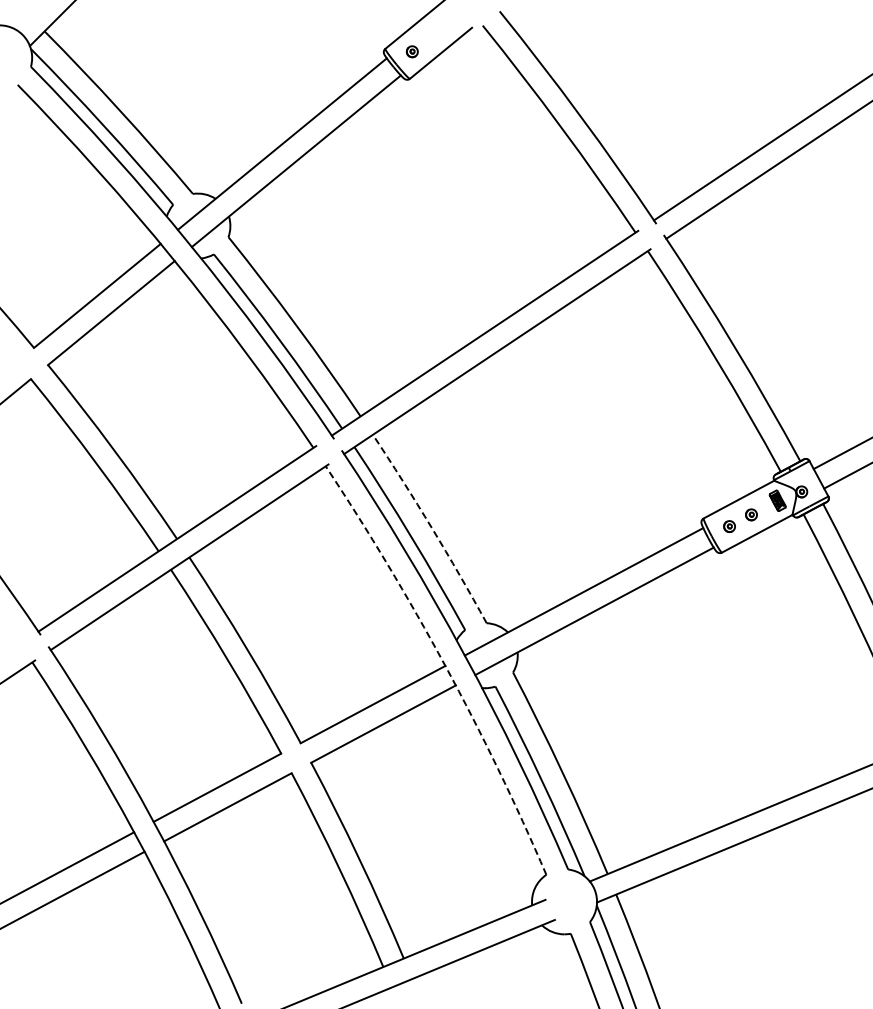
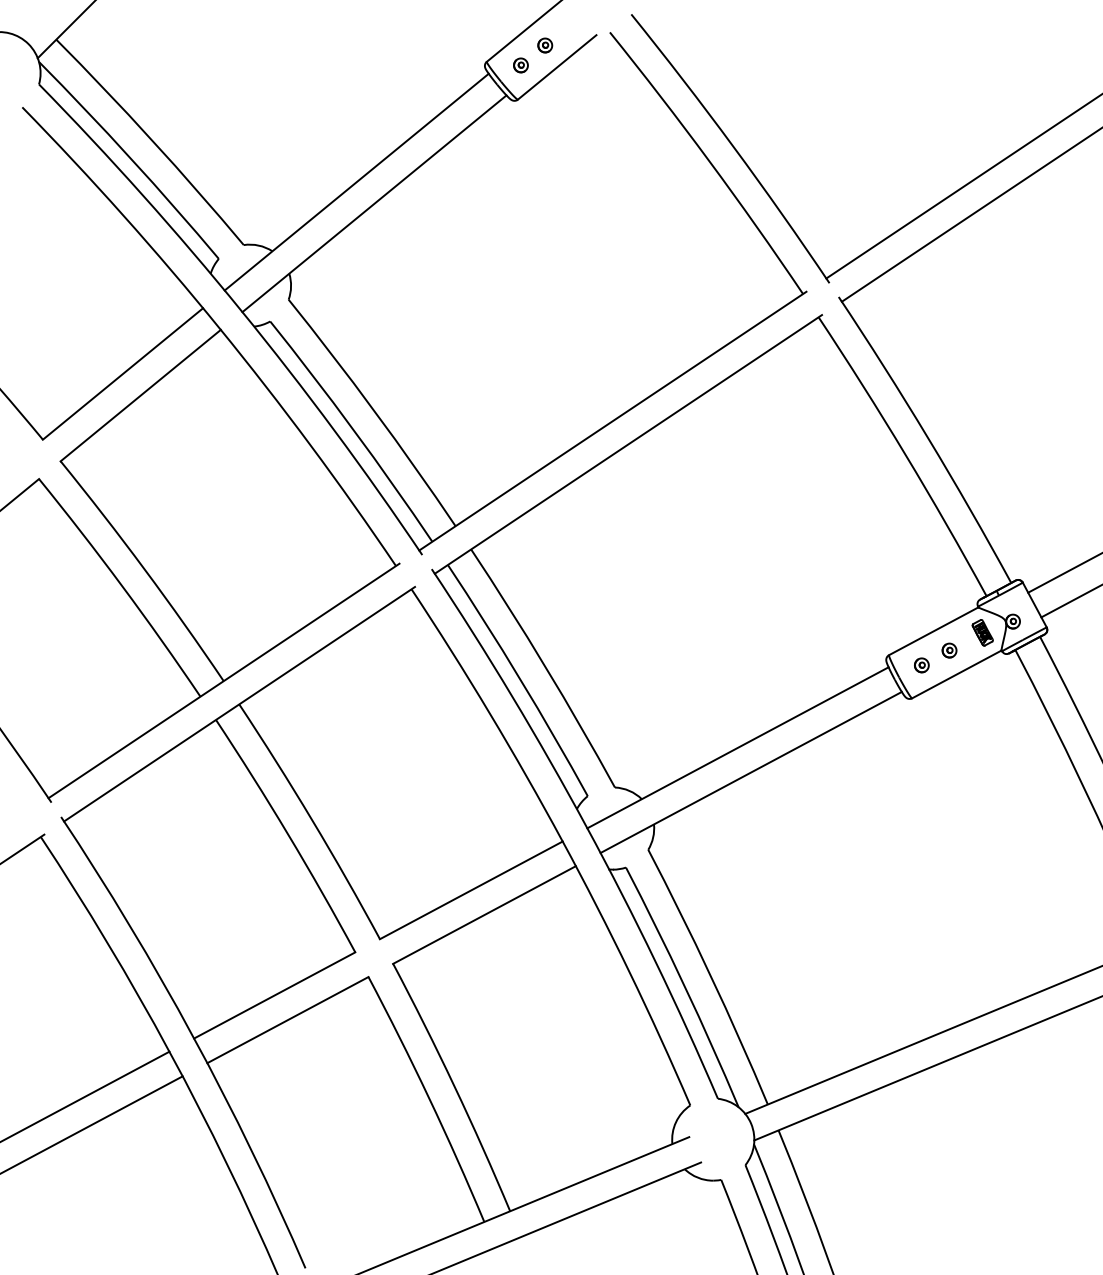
part: (431, 35) -> (545, 44), added
arc: (431, 527) -> (545, 666), dashed -> solid
arc: (445, 665) -> (562, 840), dashed -> solid

